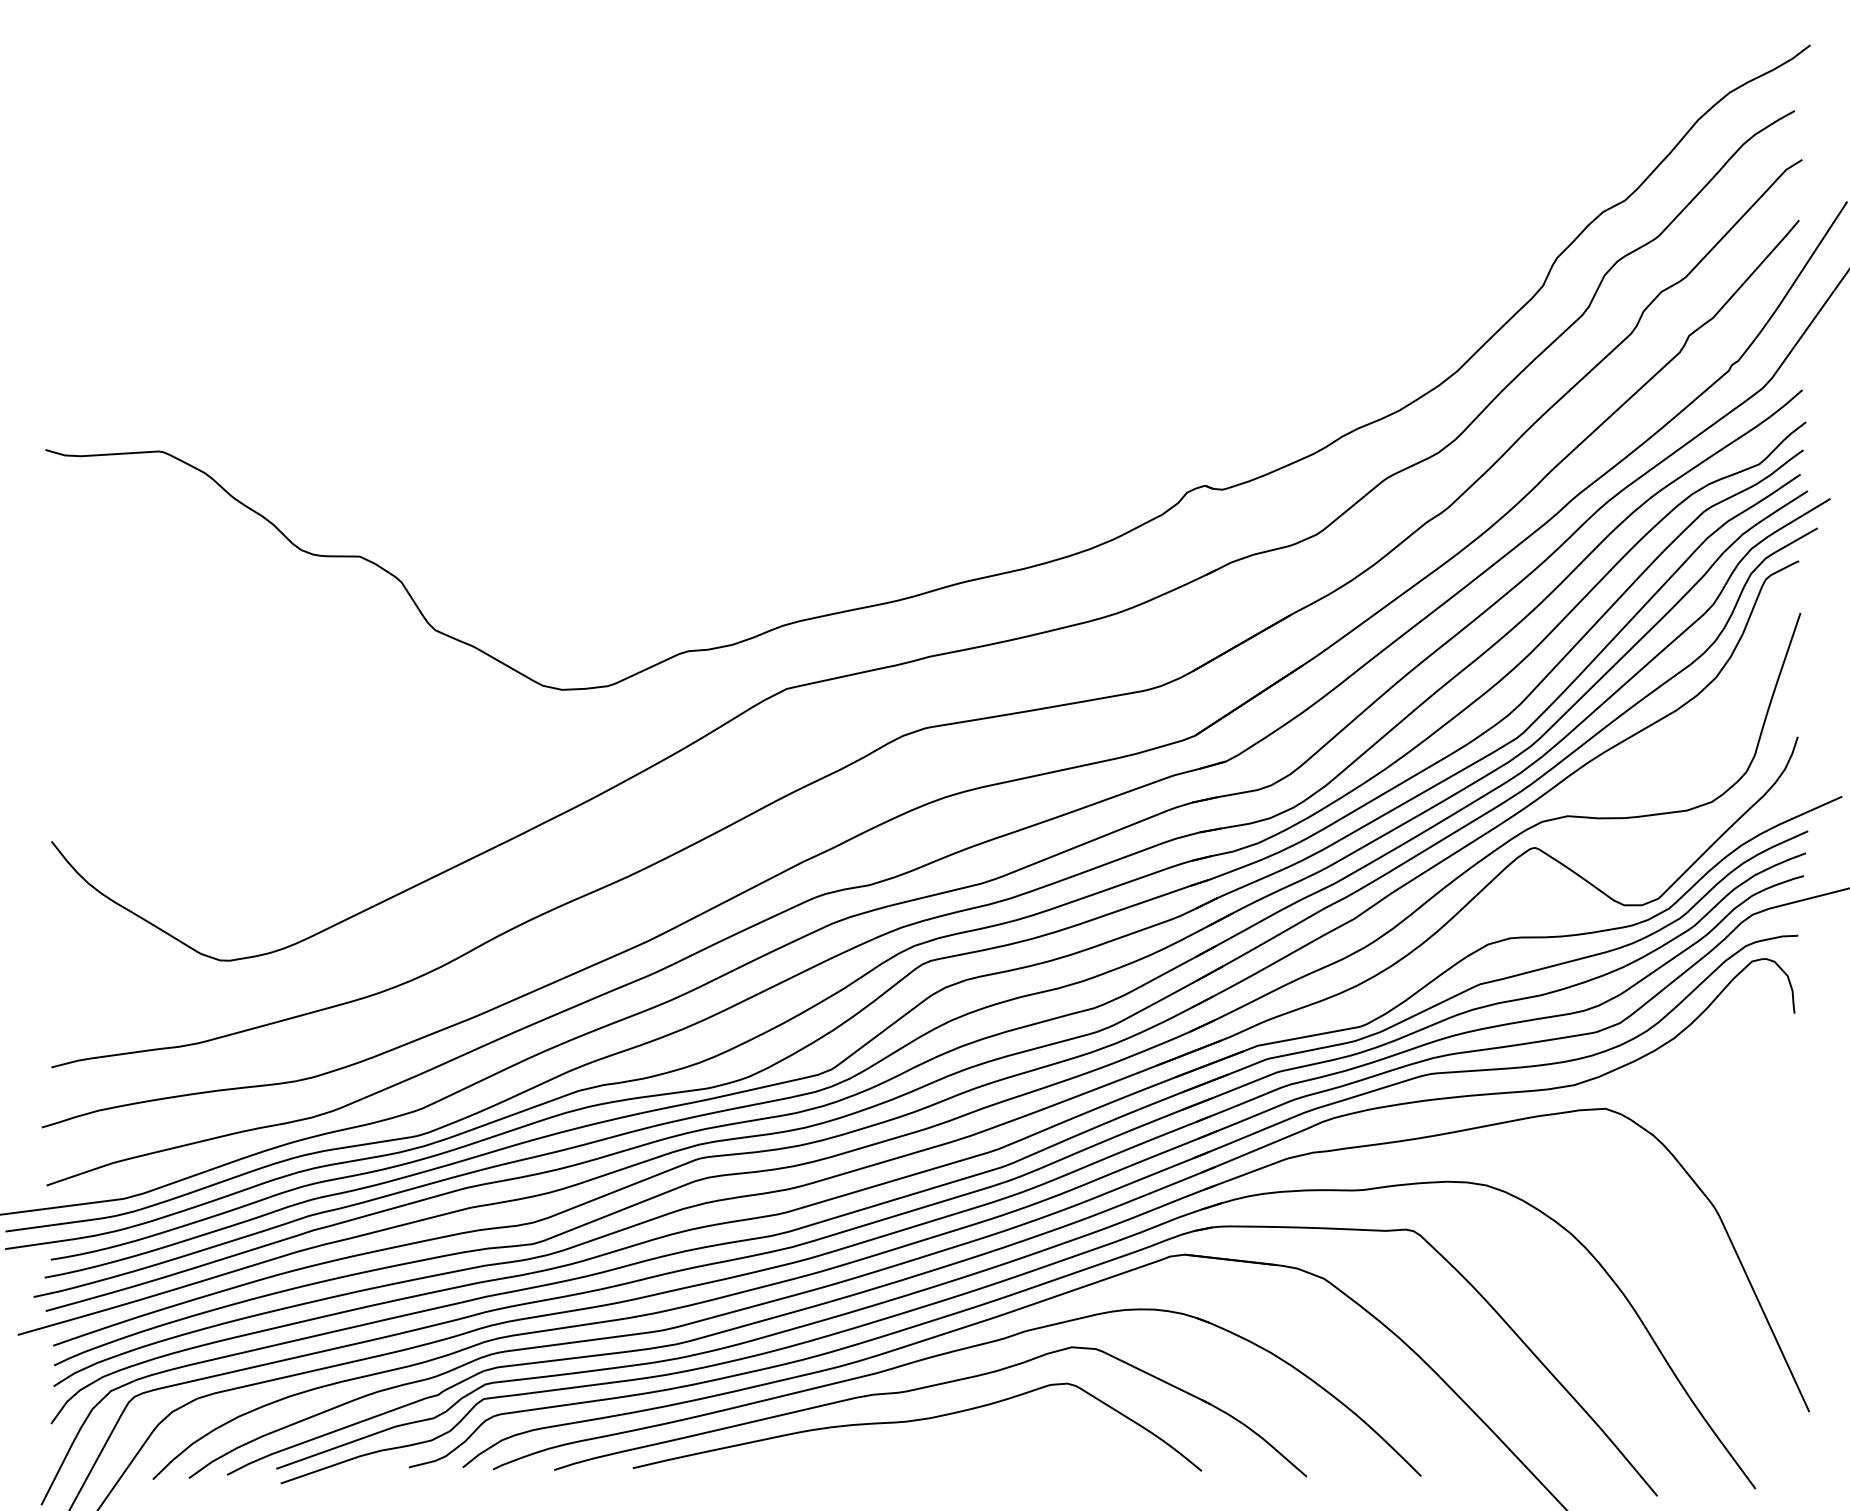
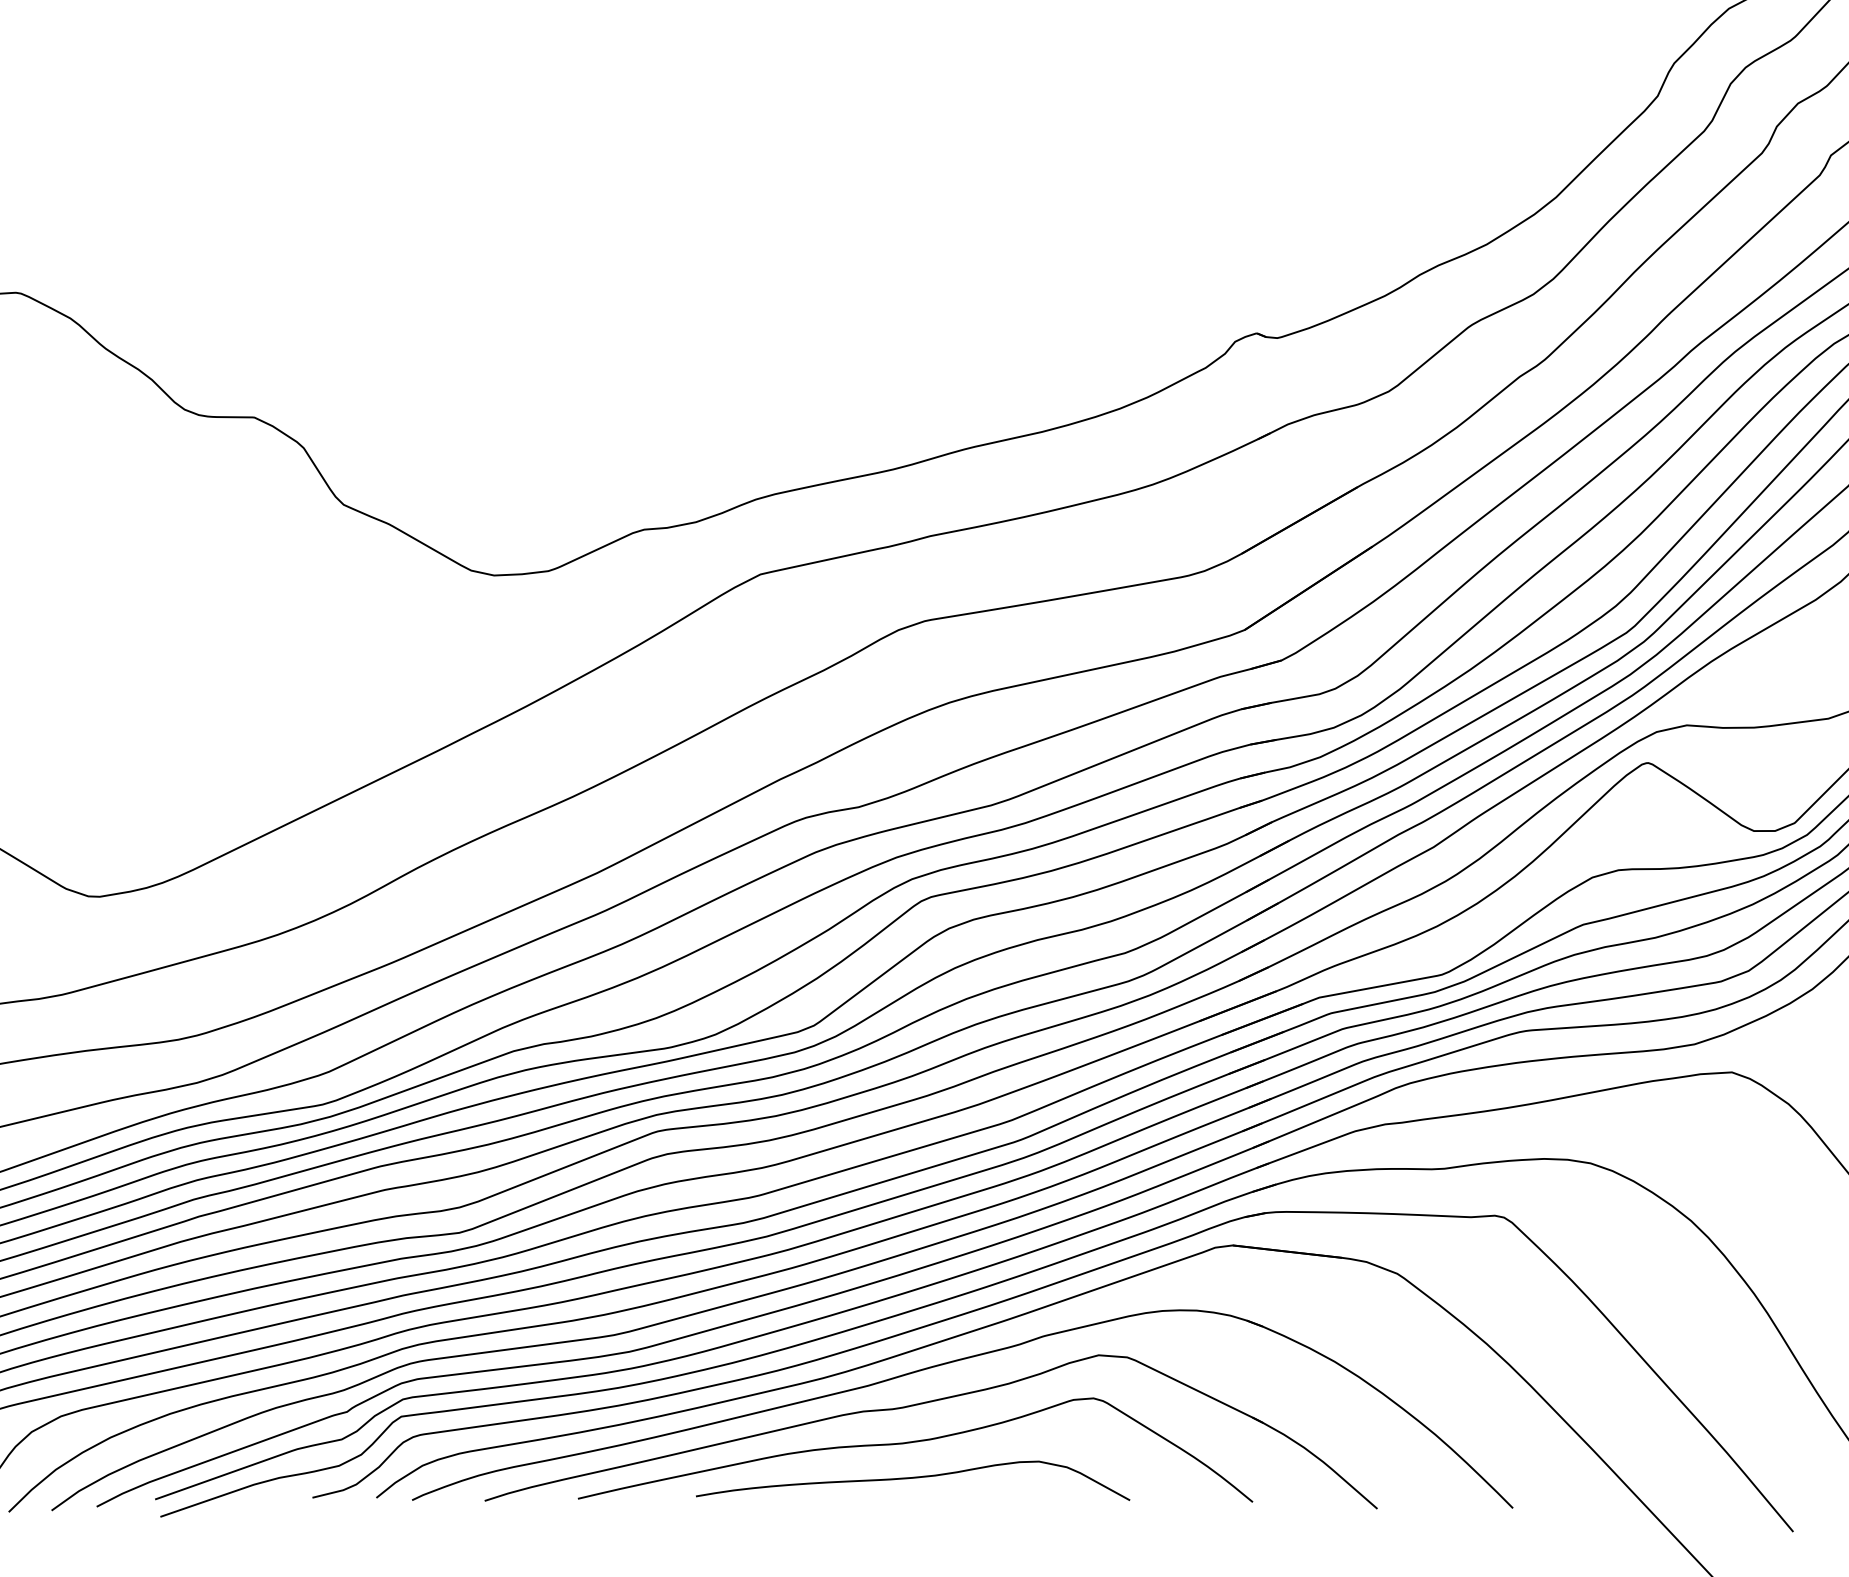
curve: (915, 1451) -> (913, 1478), added

